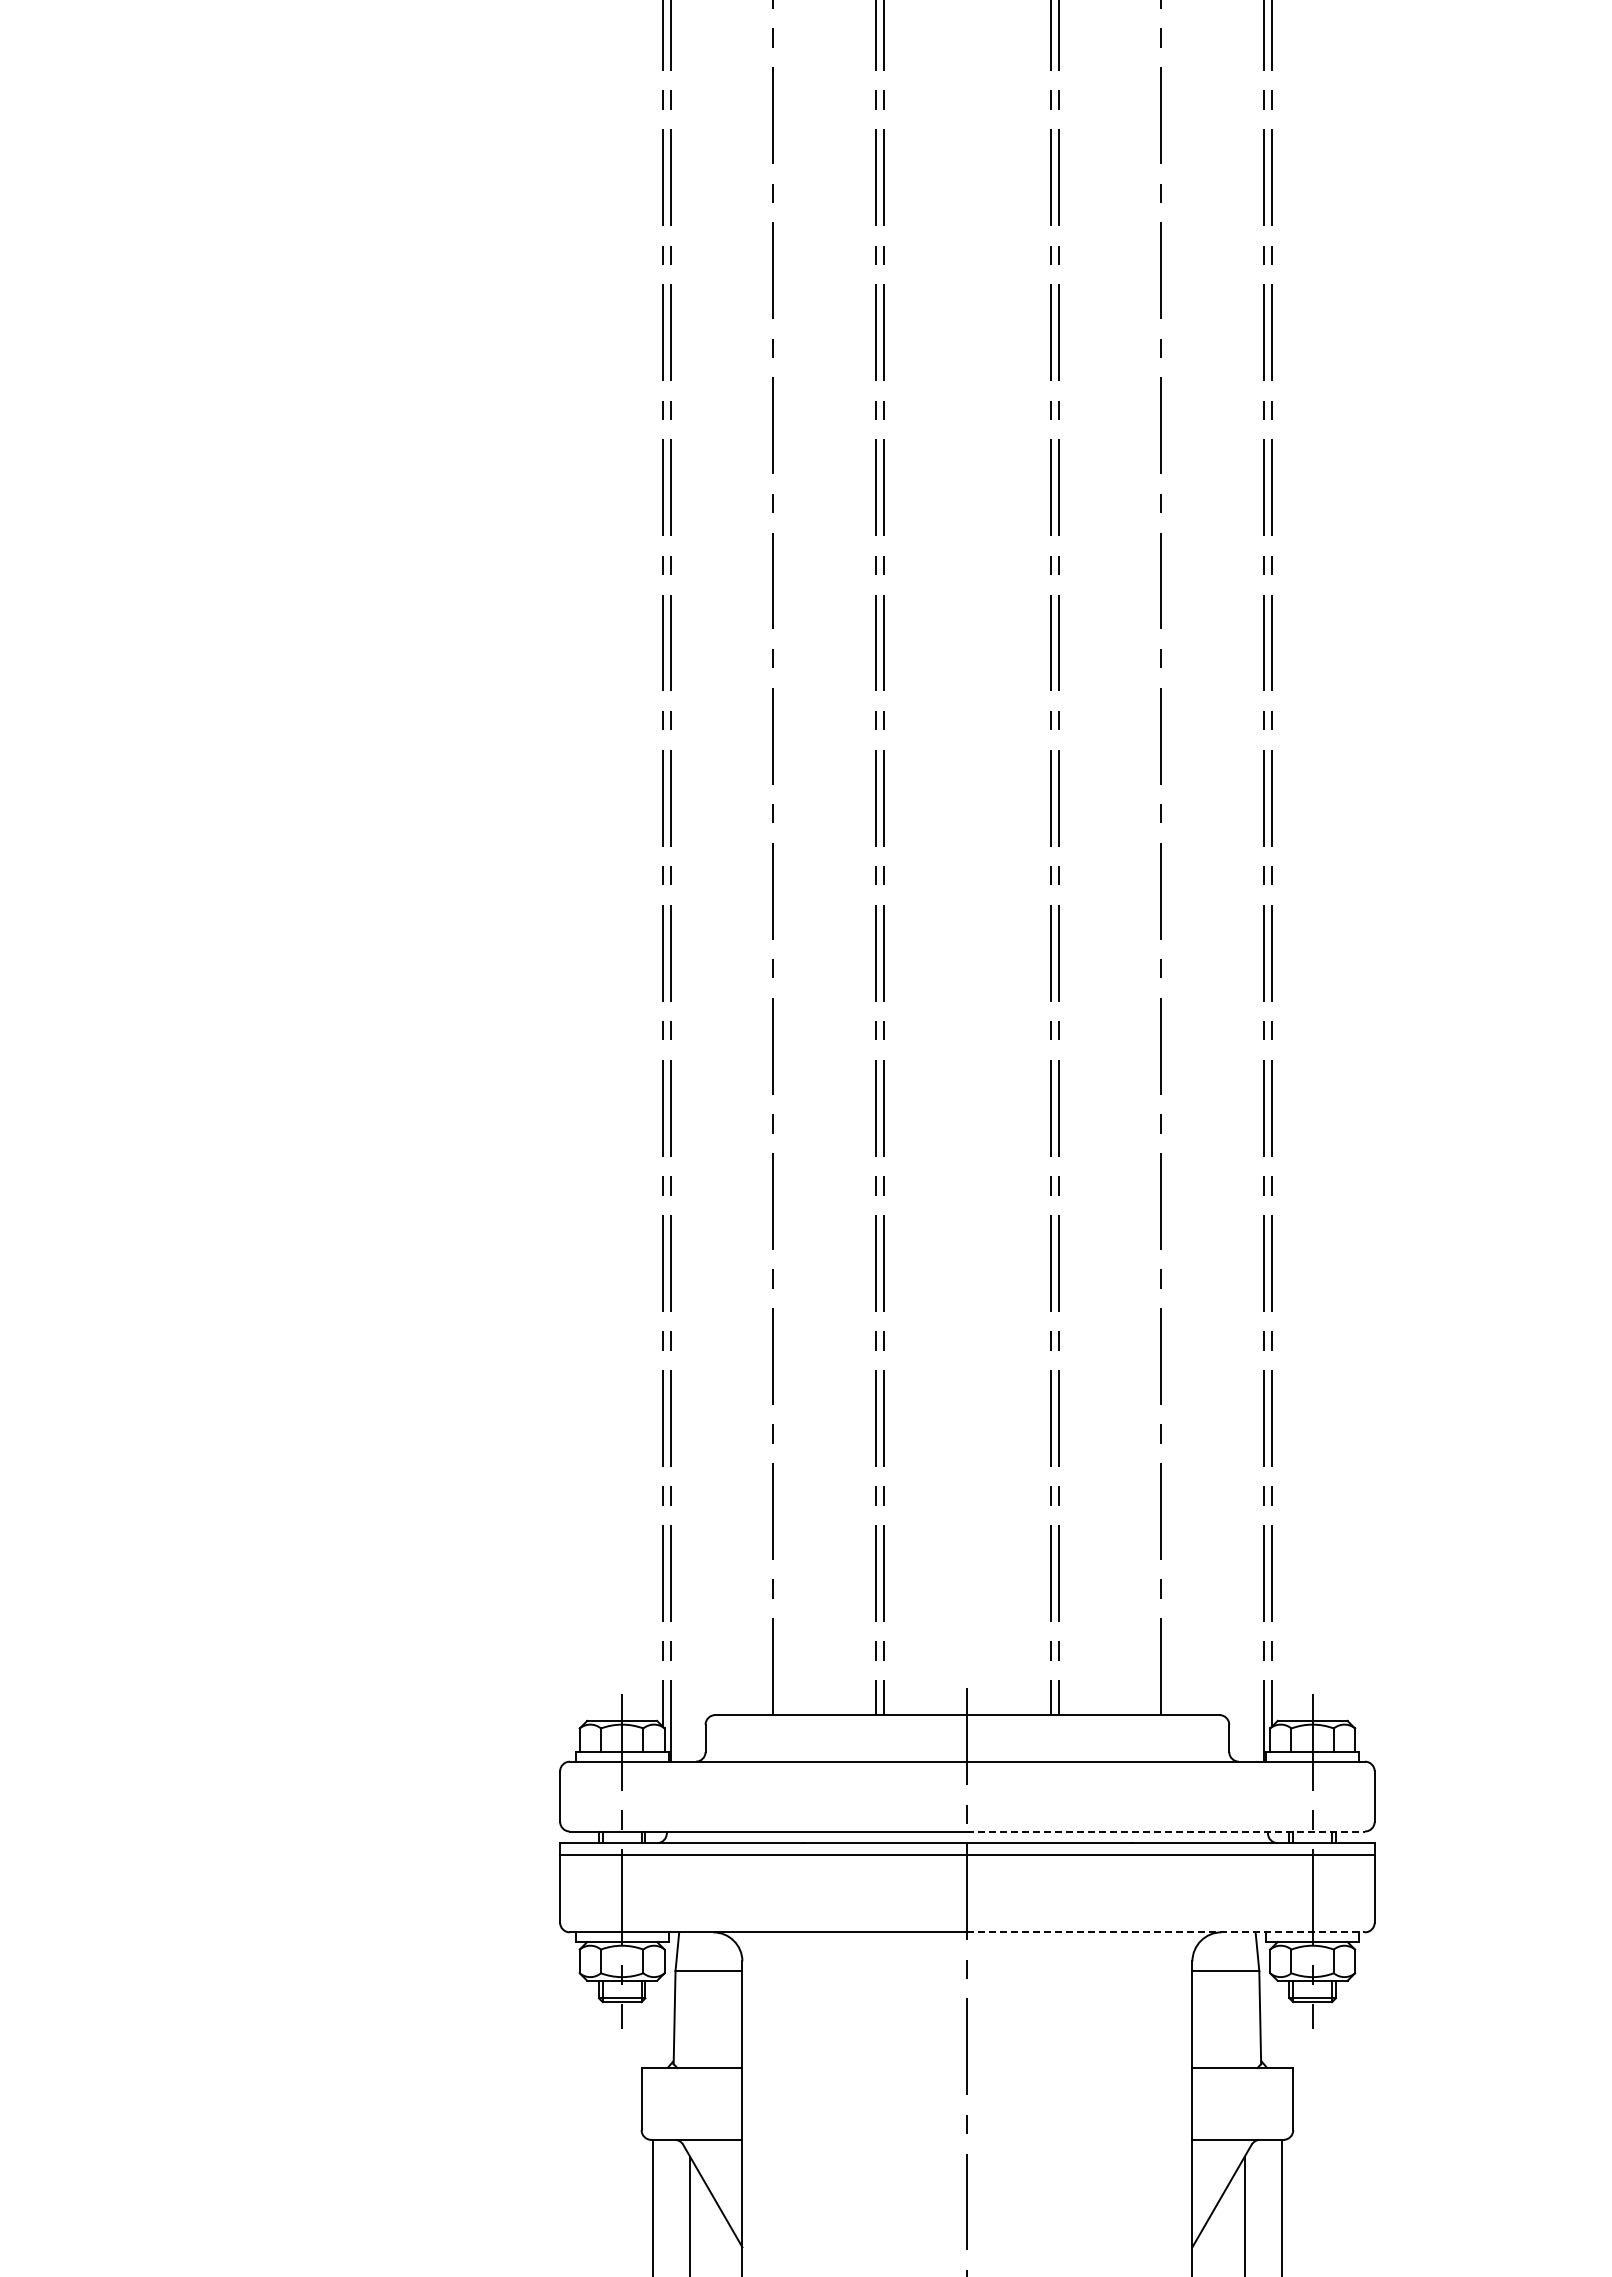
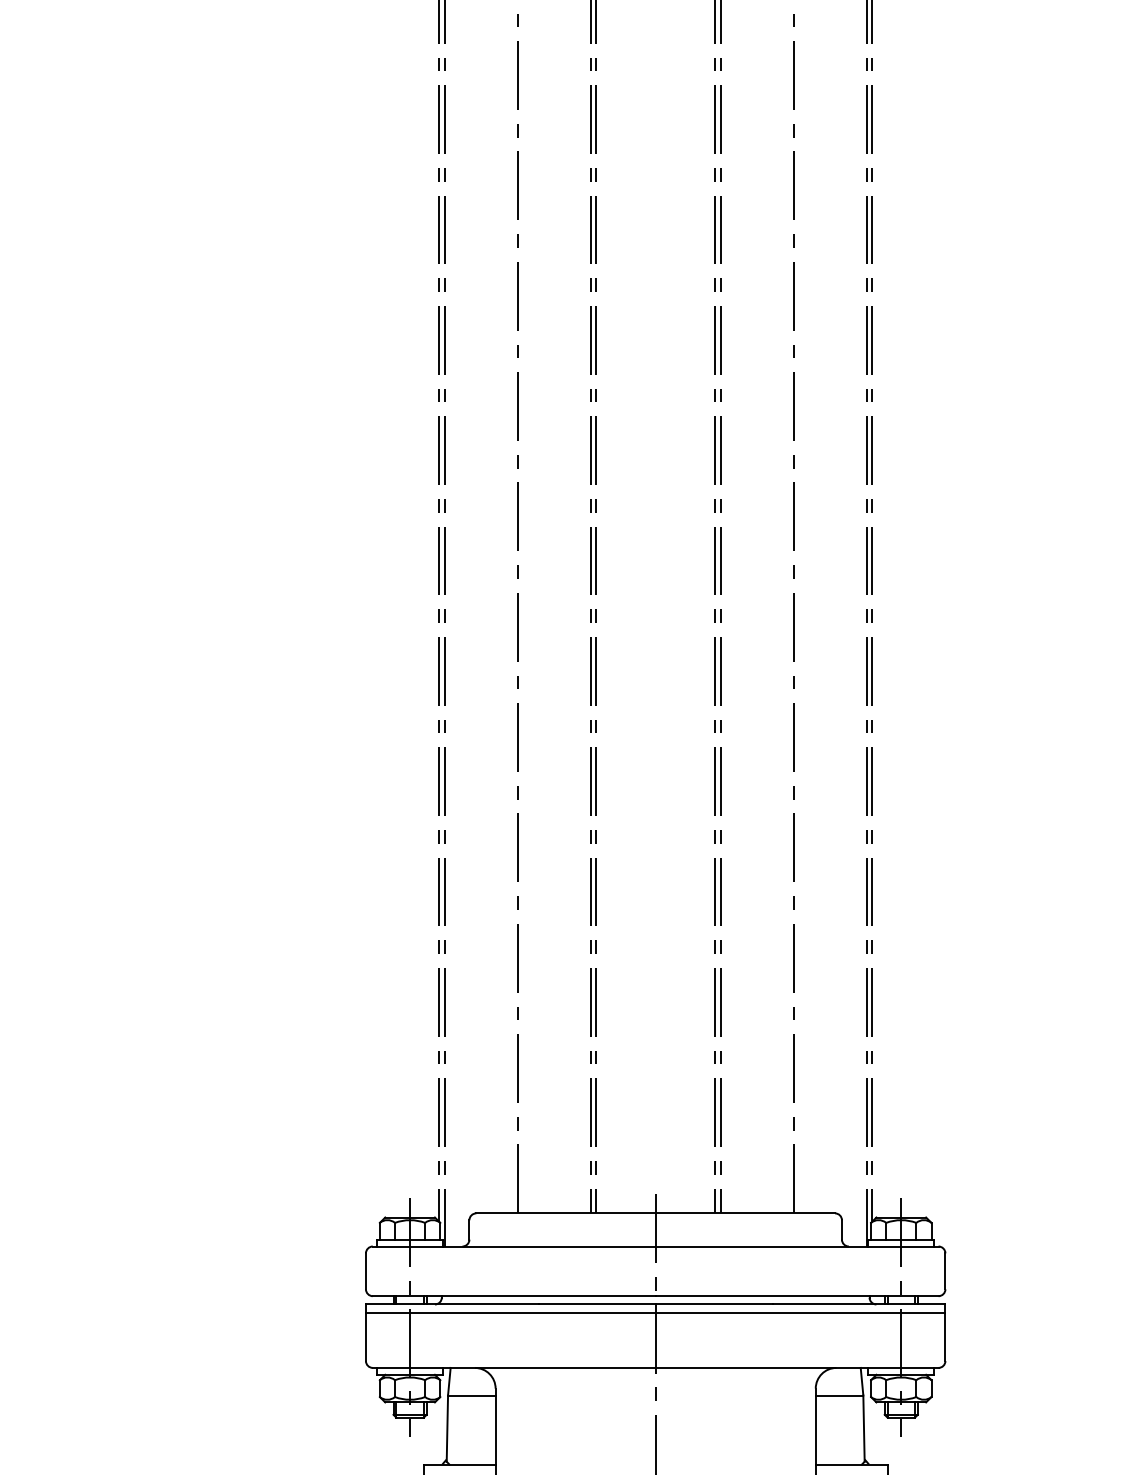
line: (1166, 1831) -> (797, 1296), dashed -> solid
line: (1166, 1932) -> (797, 1368), dashed -> solid

